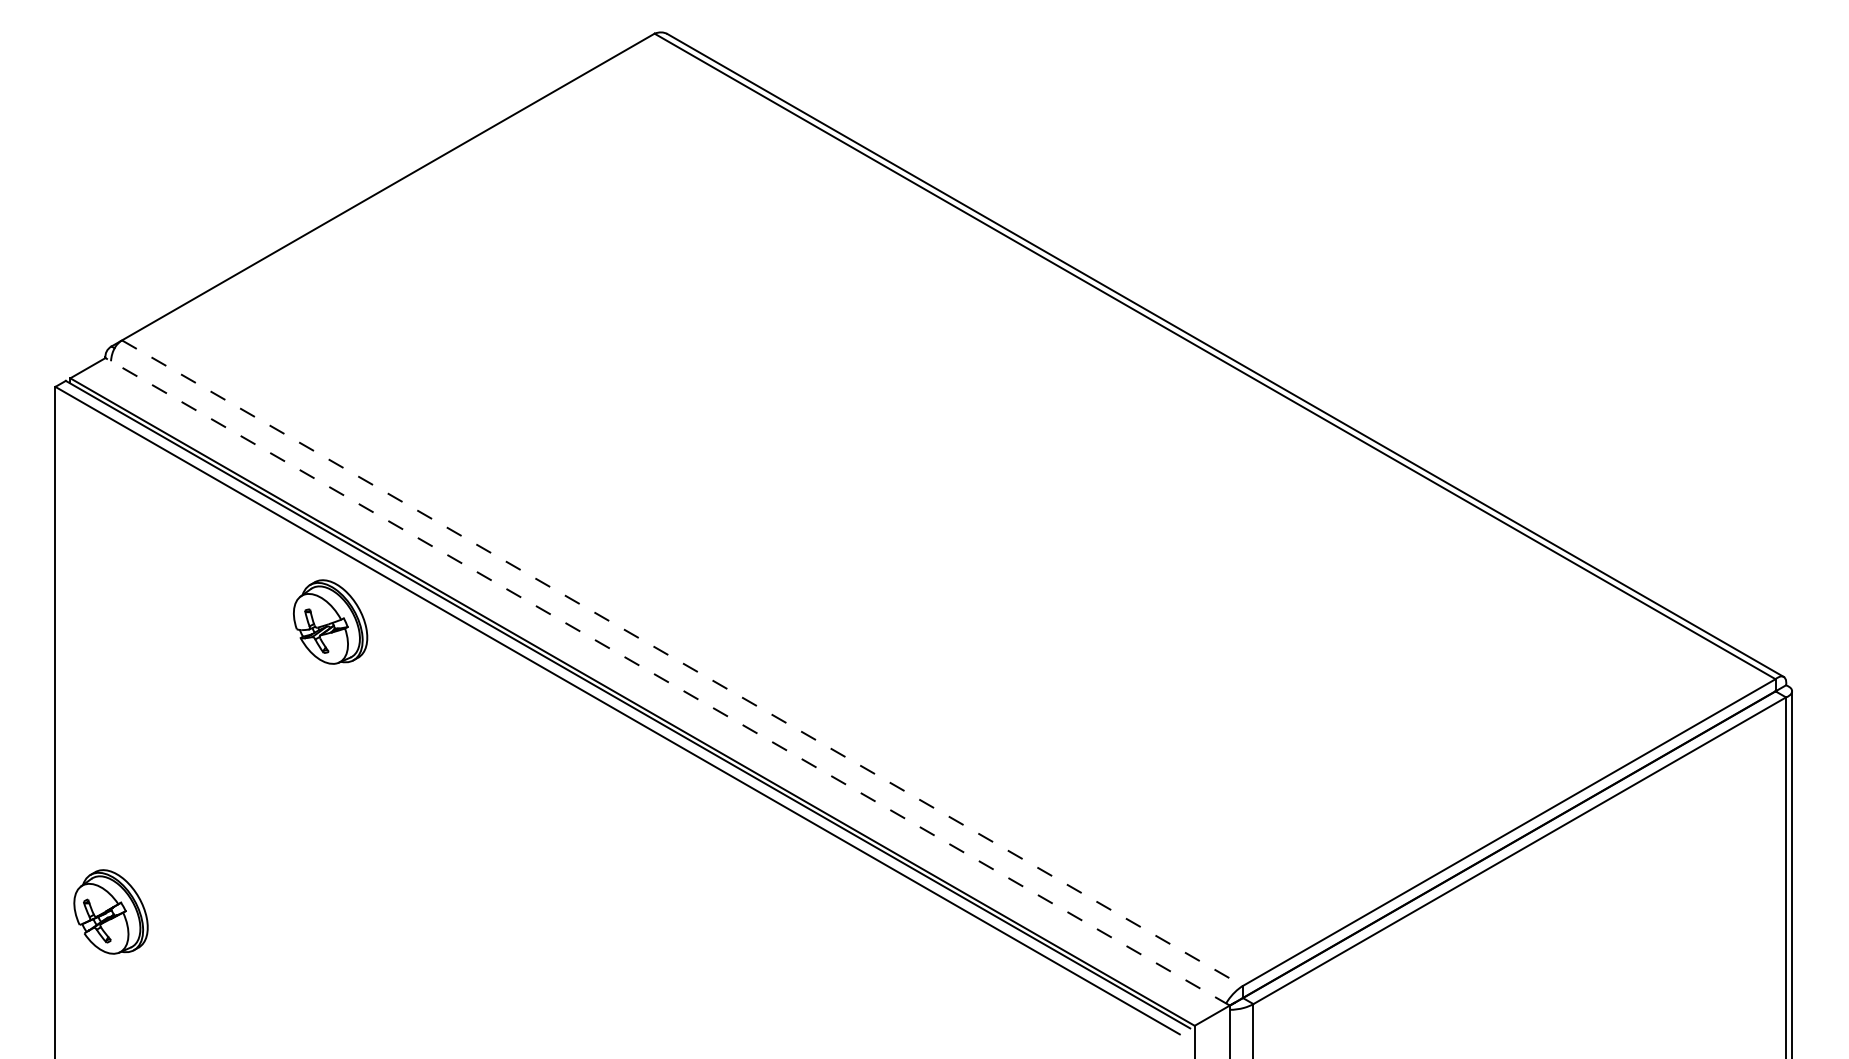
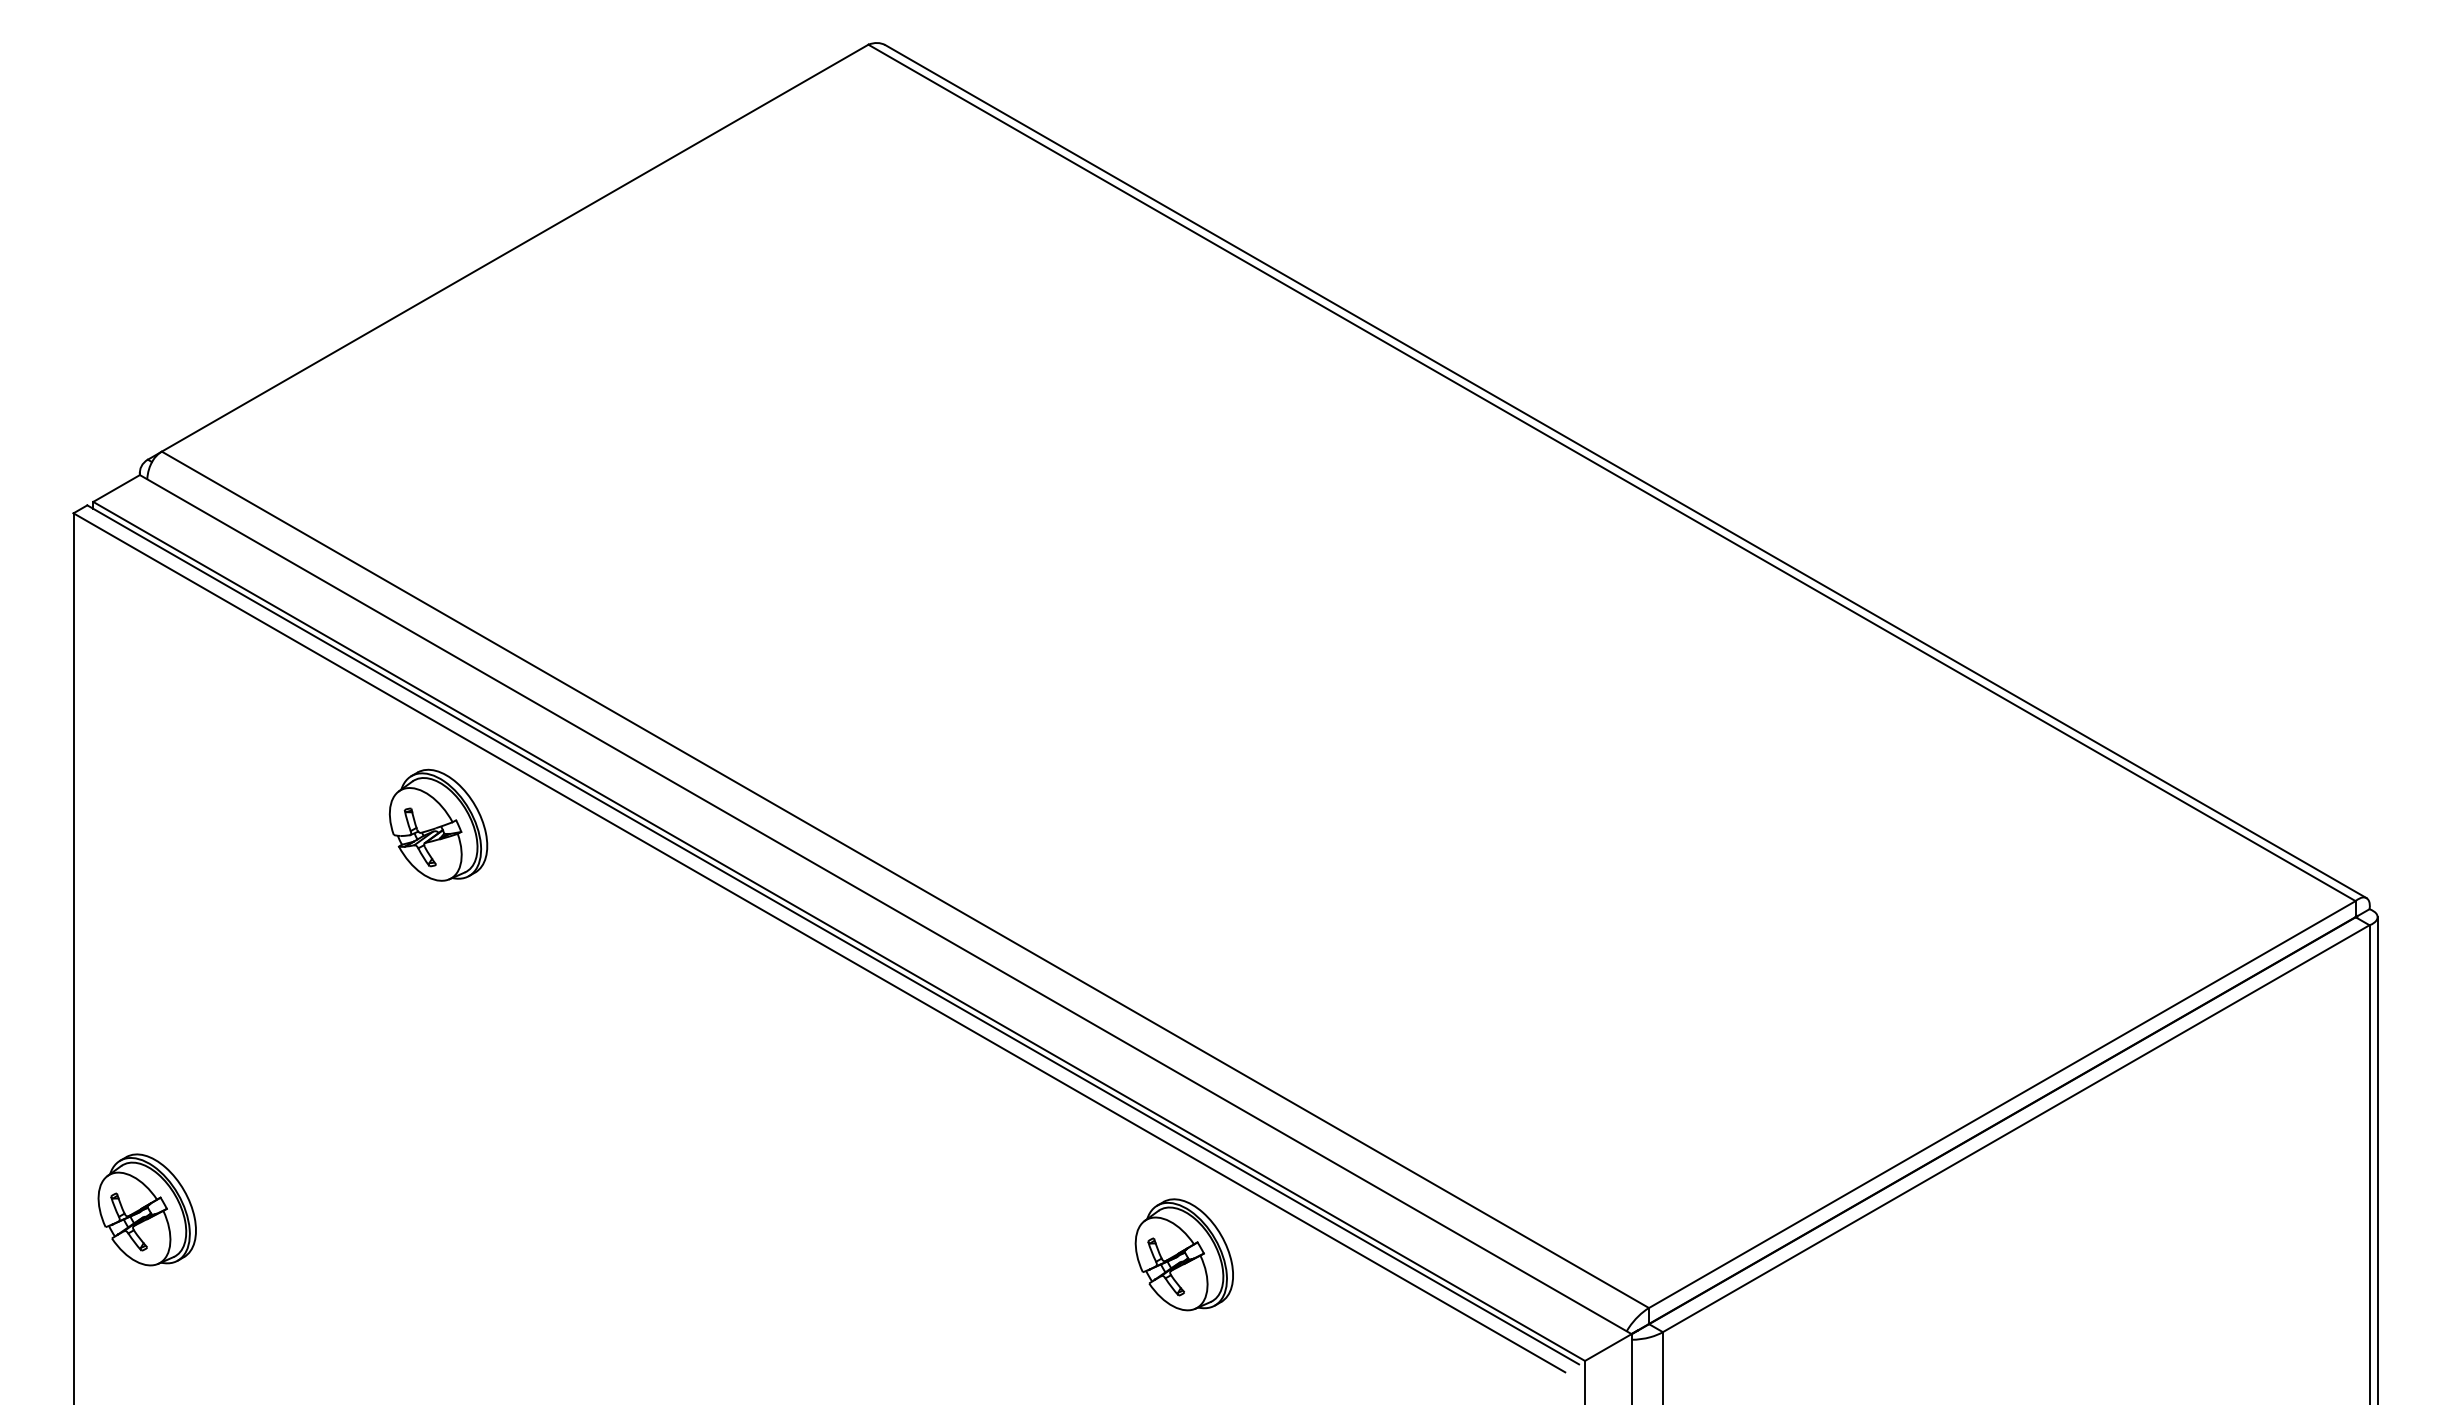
line: (682, 663) -> (905, 880), dashed -> solid
line: (667, 681) -> (885, 904), dashed -> solid
part: (892, 945) -> (1184, 1254), added

